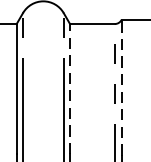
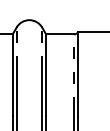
line: (121, 86) -> (78, 73), dashed -> solid
line: (70, 89) -> (46, 75), dashed -> solid

